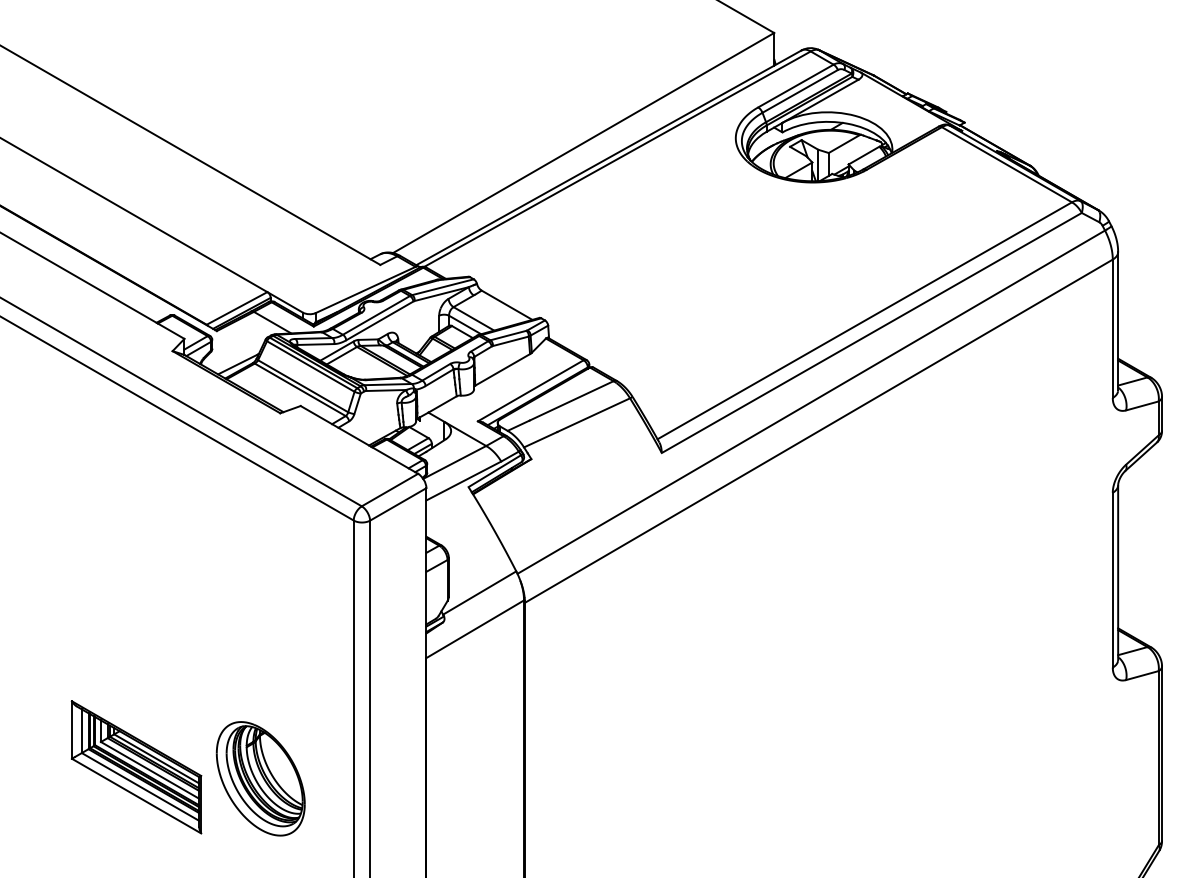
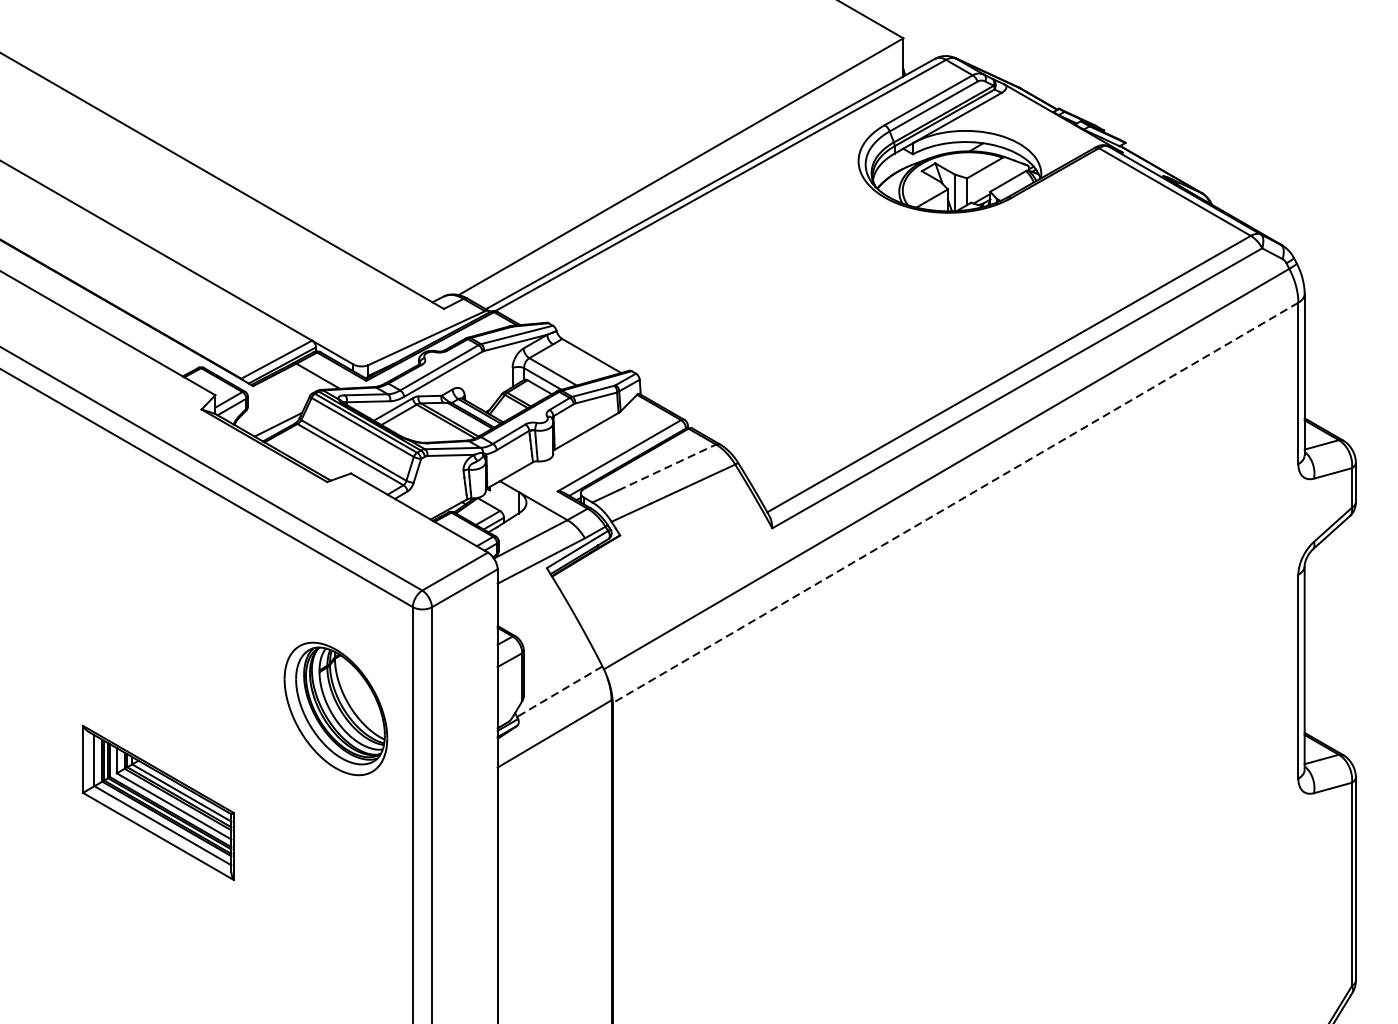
line: (572, 400) -> (668, 467), solid -> dashed
line: (818, 431) -> (955, 503), solid -> dashed
line: (479, 593) -> (559, 692), solid -> dashed
part: (136, 767) -> (158, 803), moved
part: (260, 778) -> (335, 708), moved

